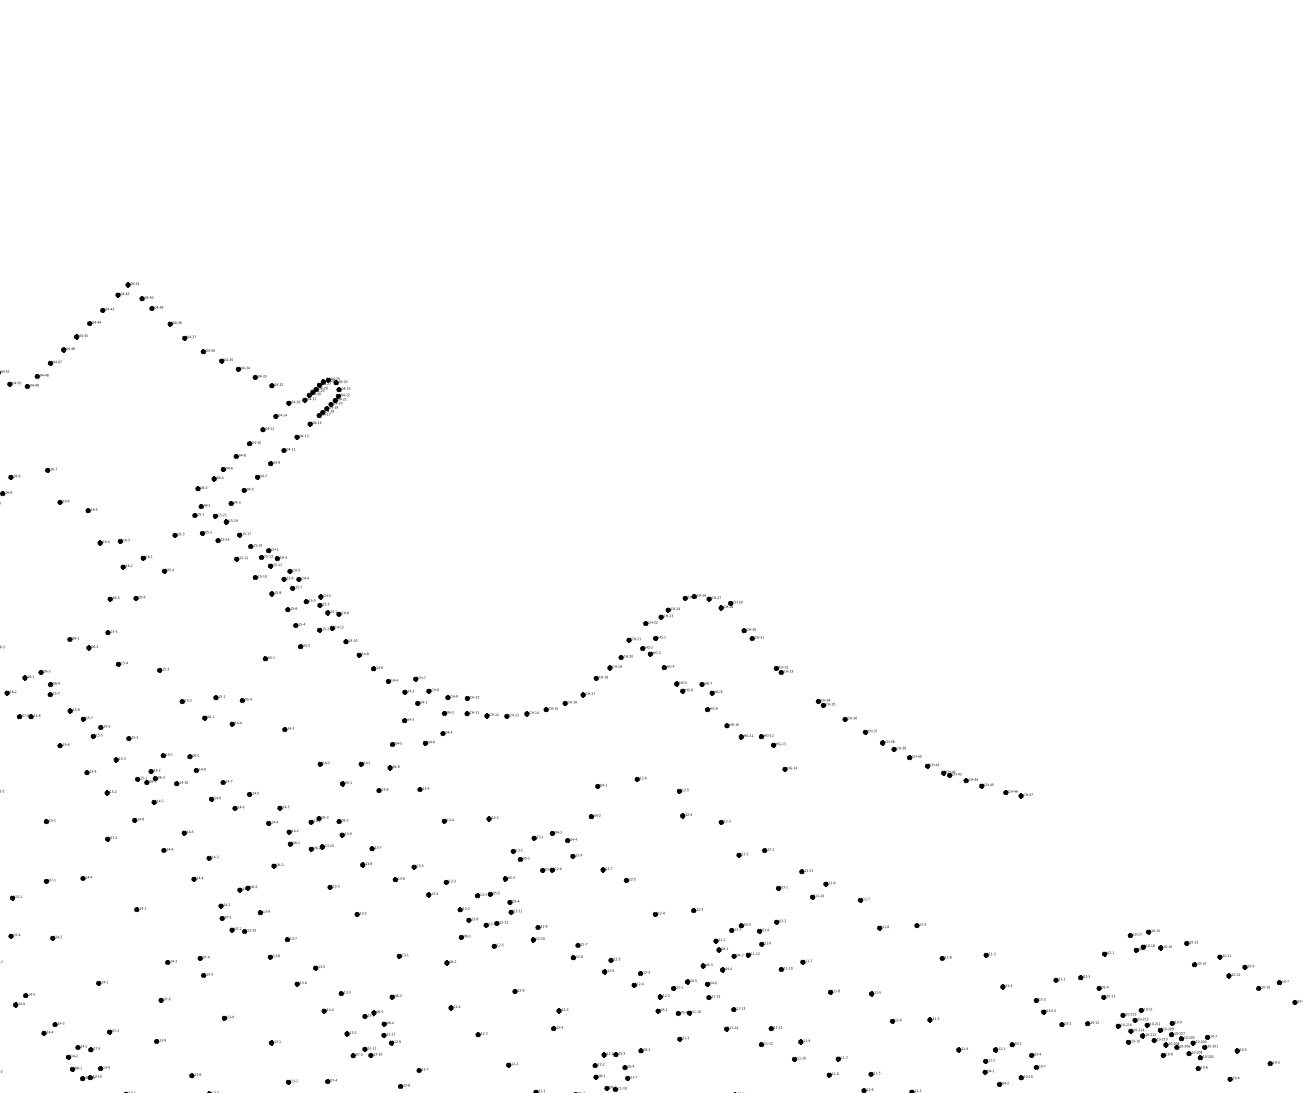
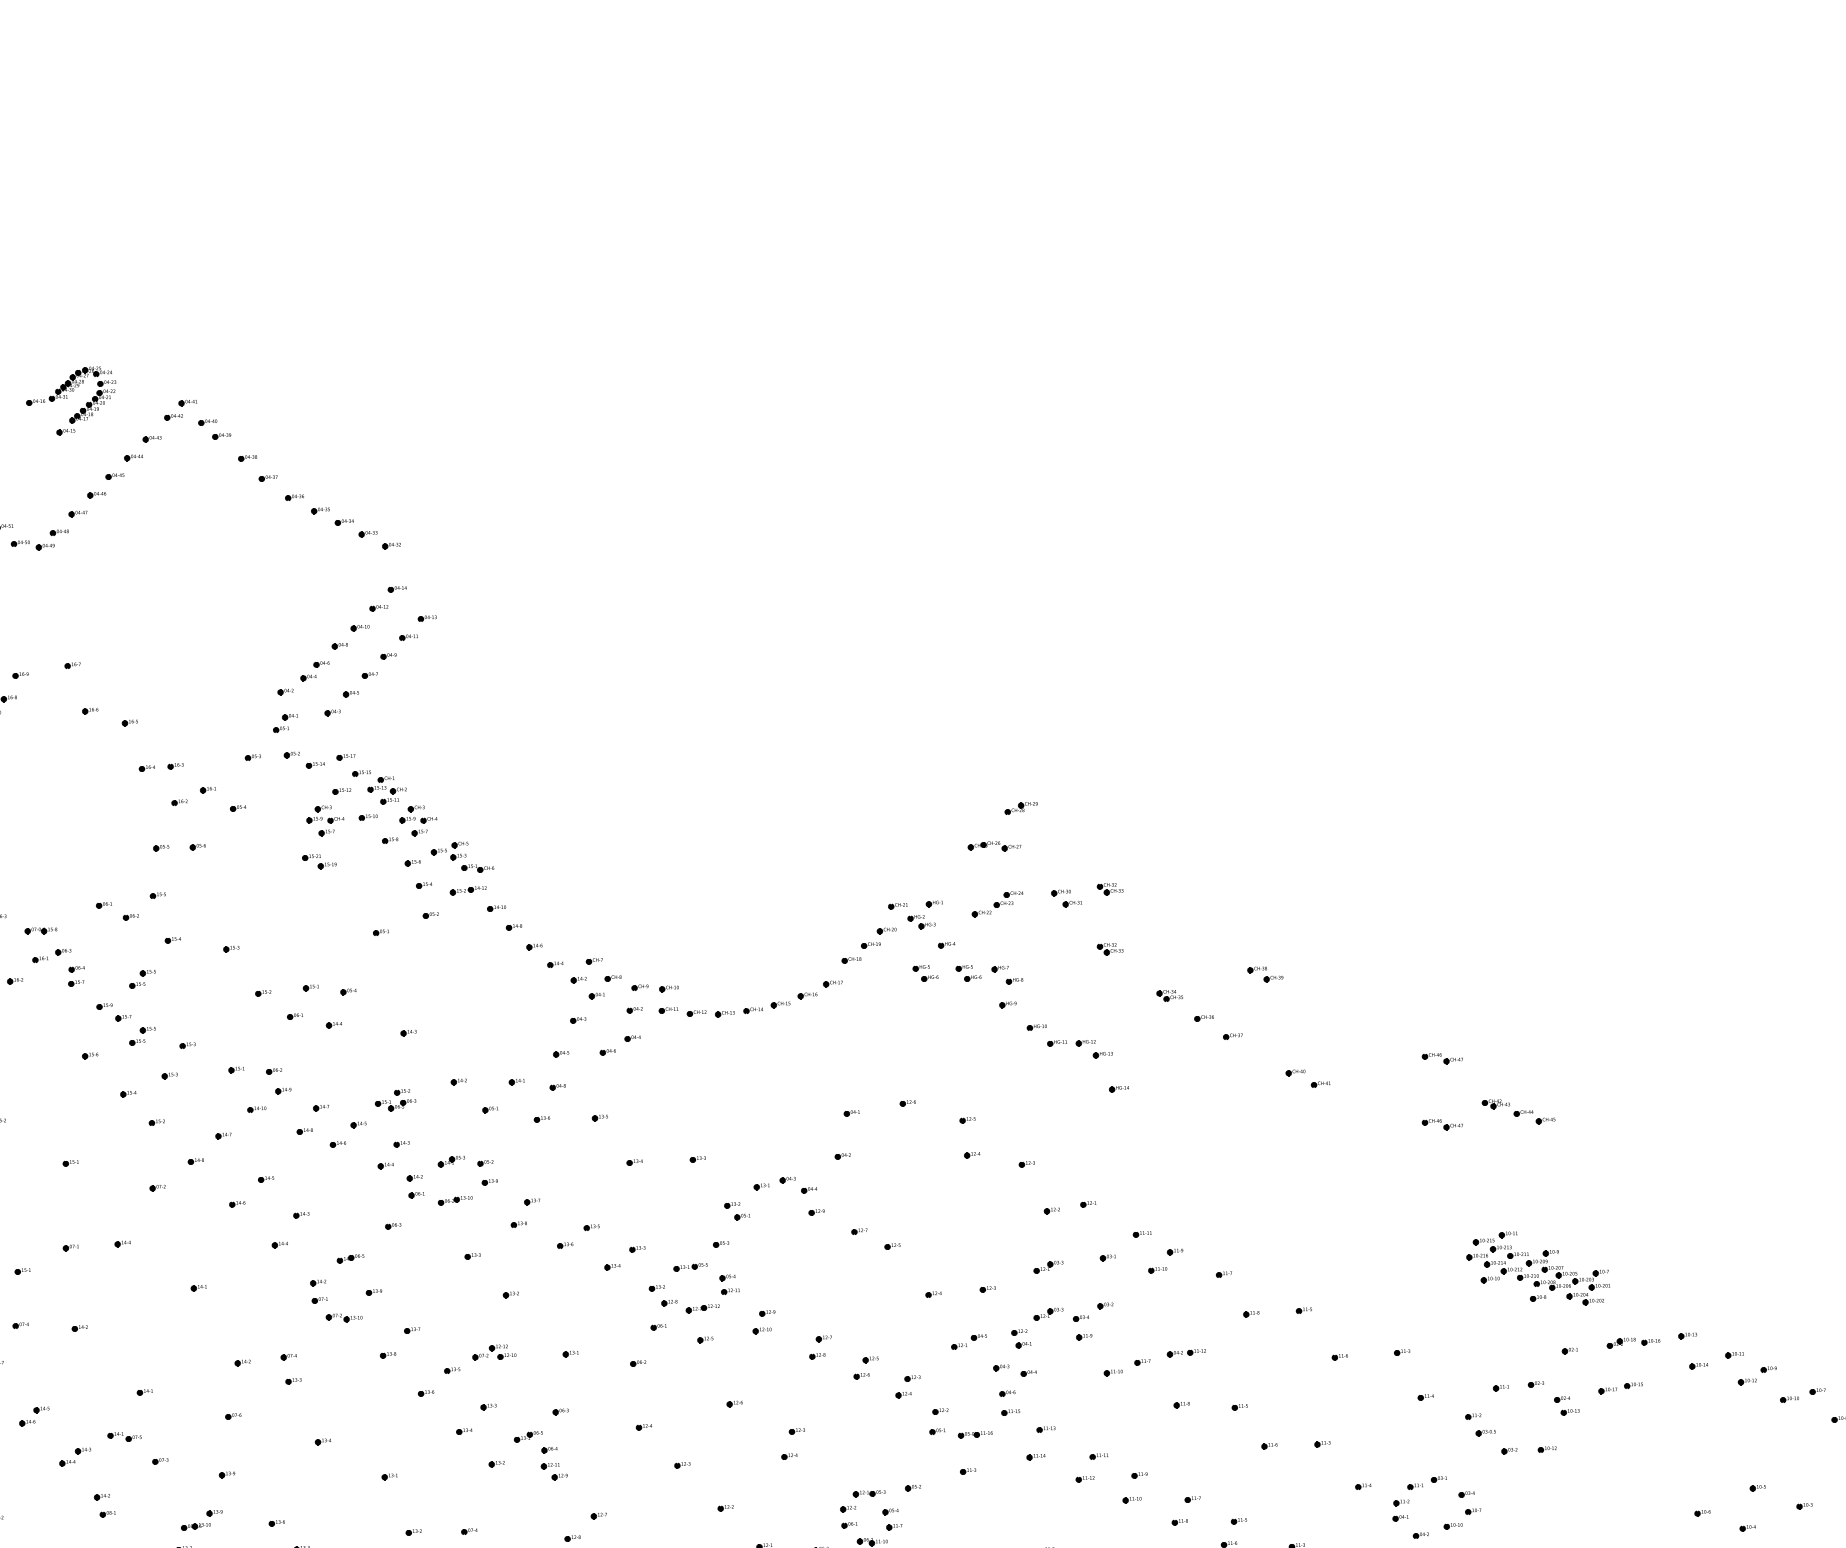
part: (318, 401) -> (71, 400), moved
part: (225, 518) -> (319, 861), moved
part: (229, 579) -> (325, 820), added
part: (730, 605) -> (1020, 808), moved
part: (661, 616) -> (997, 904), moved
part: (783, 628) -> (1109, 889), added
part: (653, 687) -> (925, 973), added
part: (100, 691) -> (142, 979), added
part: (28, 716) -> (40, 930), moved
part: (893, 745) -> (1265, 974), moved
part: (1017, 747) -> (1441, 1058), added
part: (149, 776) -> (395, 1100), moved
part: (967, 779) -> (1518, 1111), moved
part: (550, 869) -> (780, 1231), removed
part: (740, 894) -> (1048, 1266), added
part: (1143, 933) -> (1620, 1388), moved
part: (745, 955) -> (1185, 1353), moved
part: (683, 984) -> (968, 1341), moved
part: (1167, 1033) -> (1538, 1268), moved
part: (87, 1048) -> (124, 1436), moved
part: (366, 1052) -> (494, 1352), moved
part: (94, 1073) -> (201, 1520), moved

